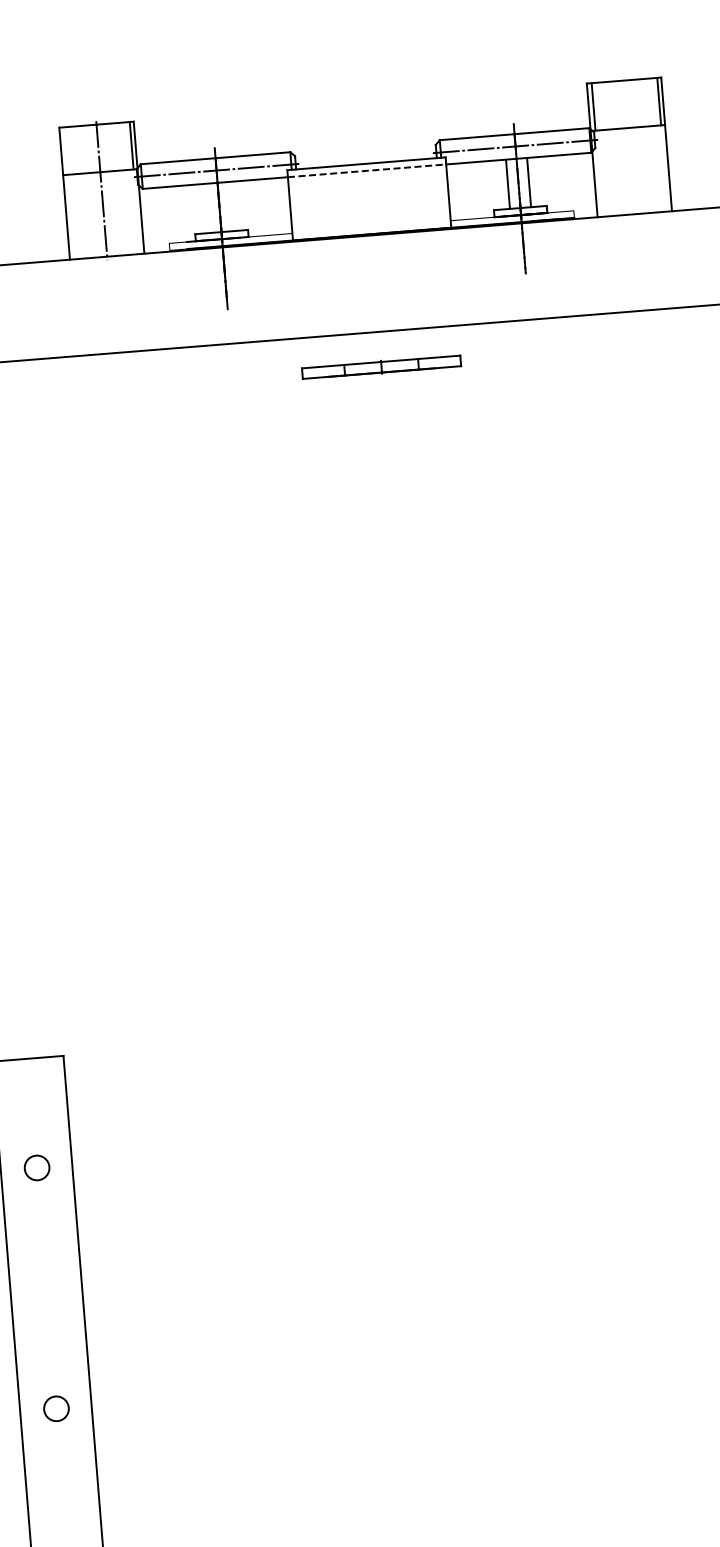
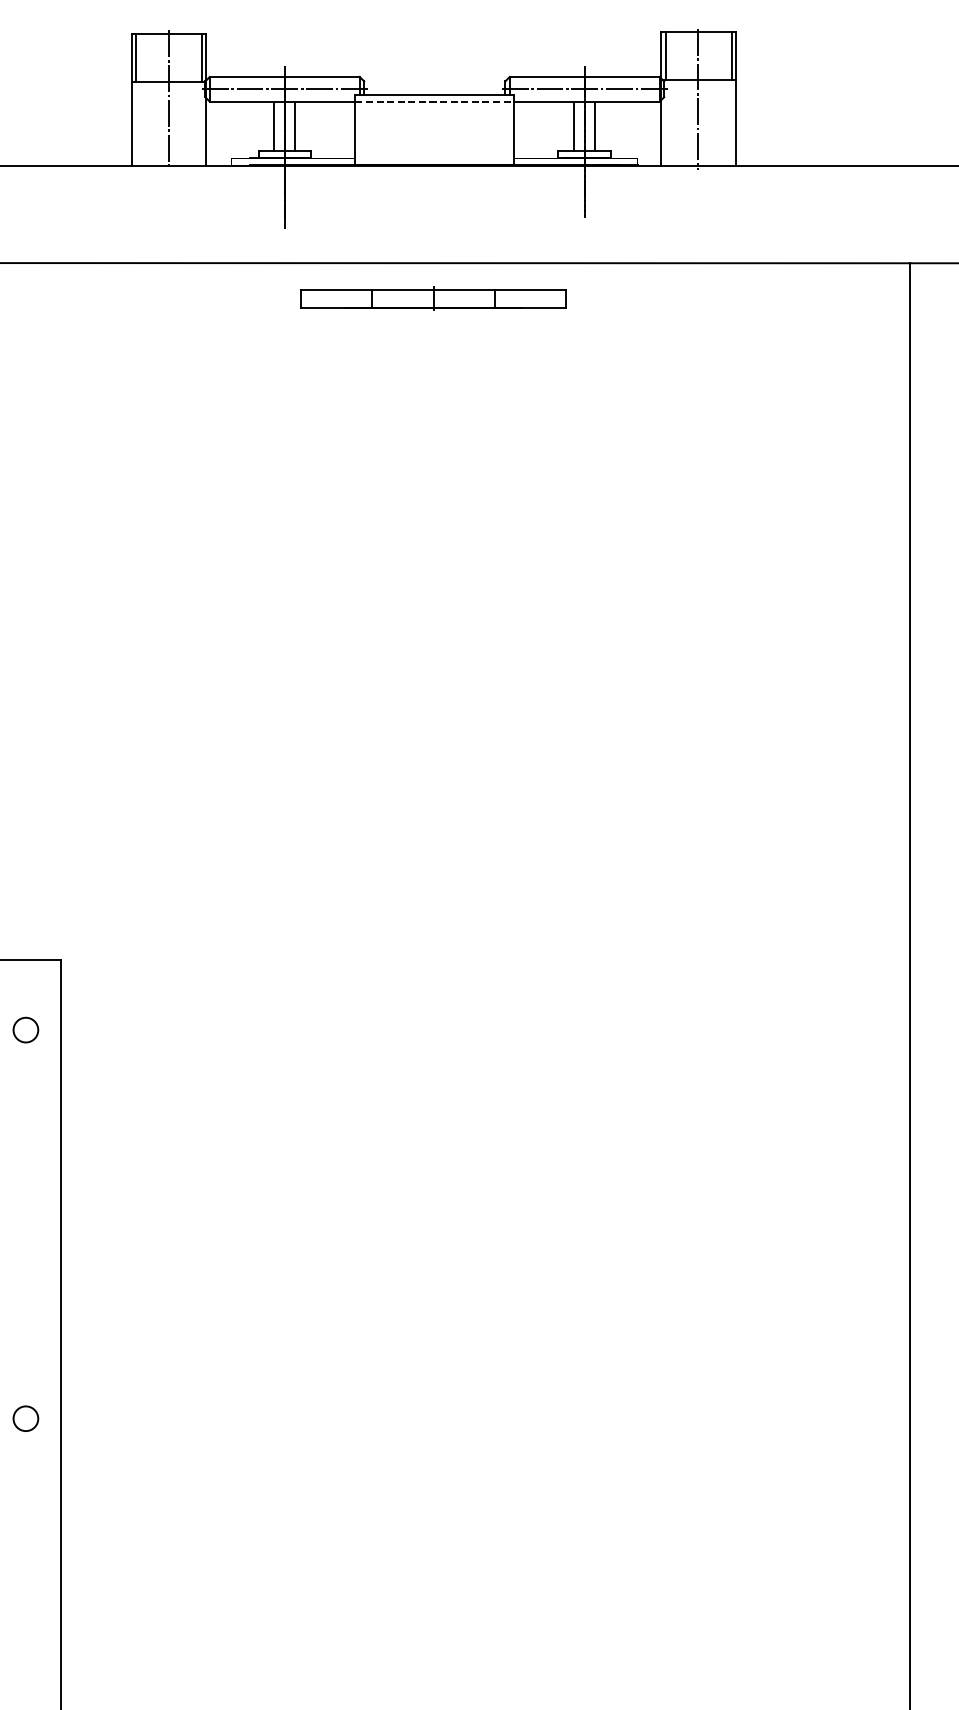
line: (629, 146) -> (698, 98), added
line: (66, 150) -> (136, 57), added
line: (230, 206) -> (295, 126), added
line: (209, 208) -> (274, 126), added
part: (381, 367) -> (433, 298), size x1.67
circle: (36, 1167) -> (25, 1029), moved
circle: (56, 1408) -> (25, 1418), moved

